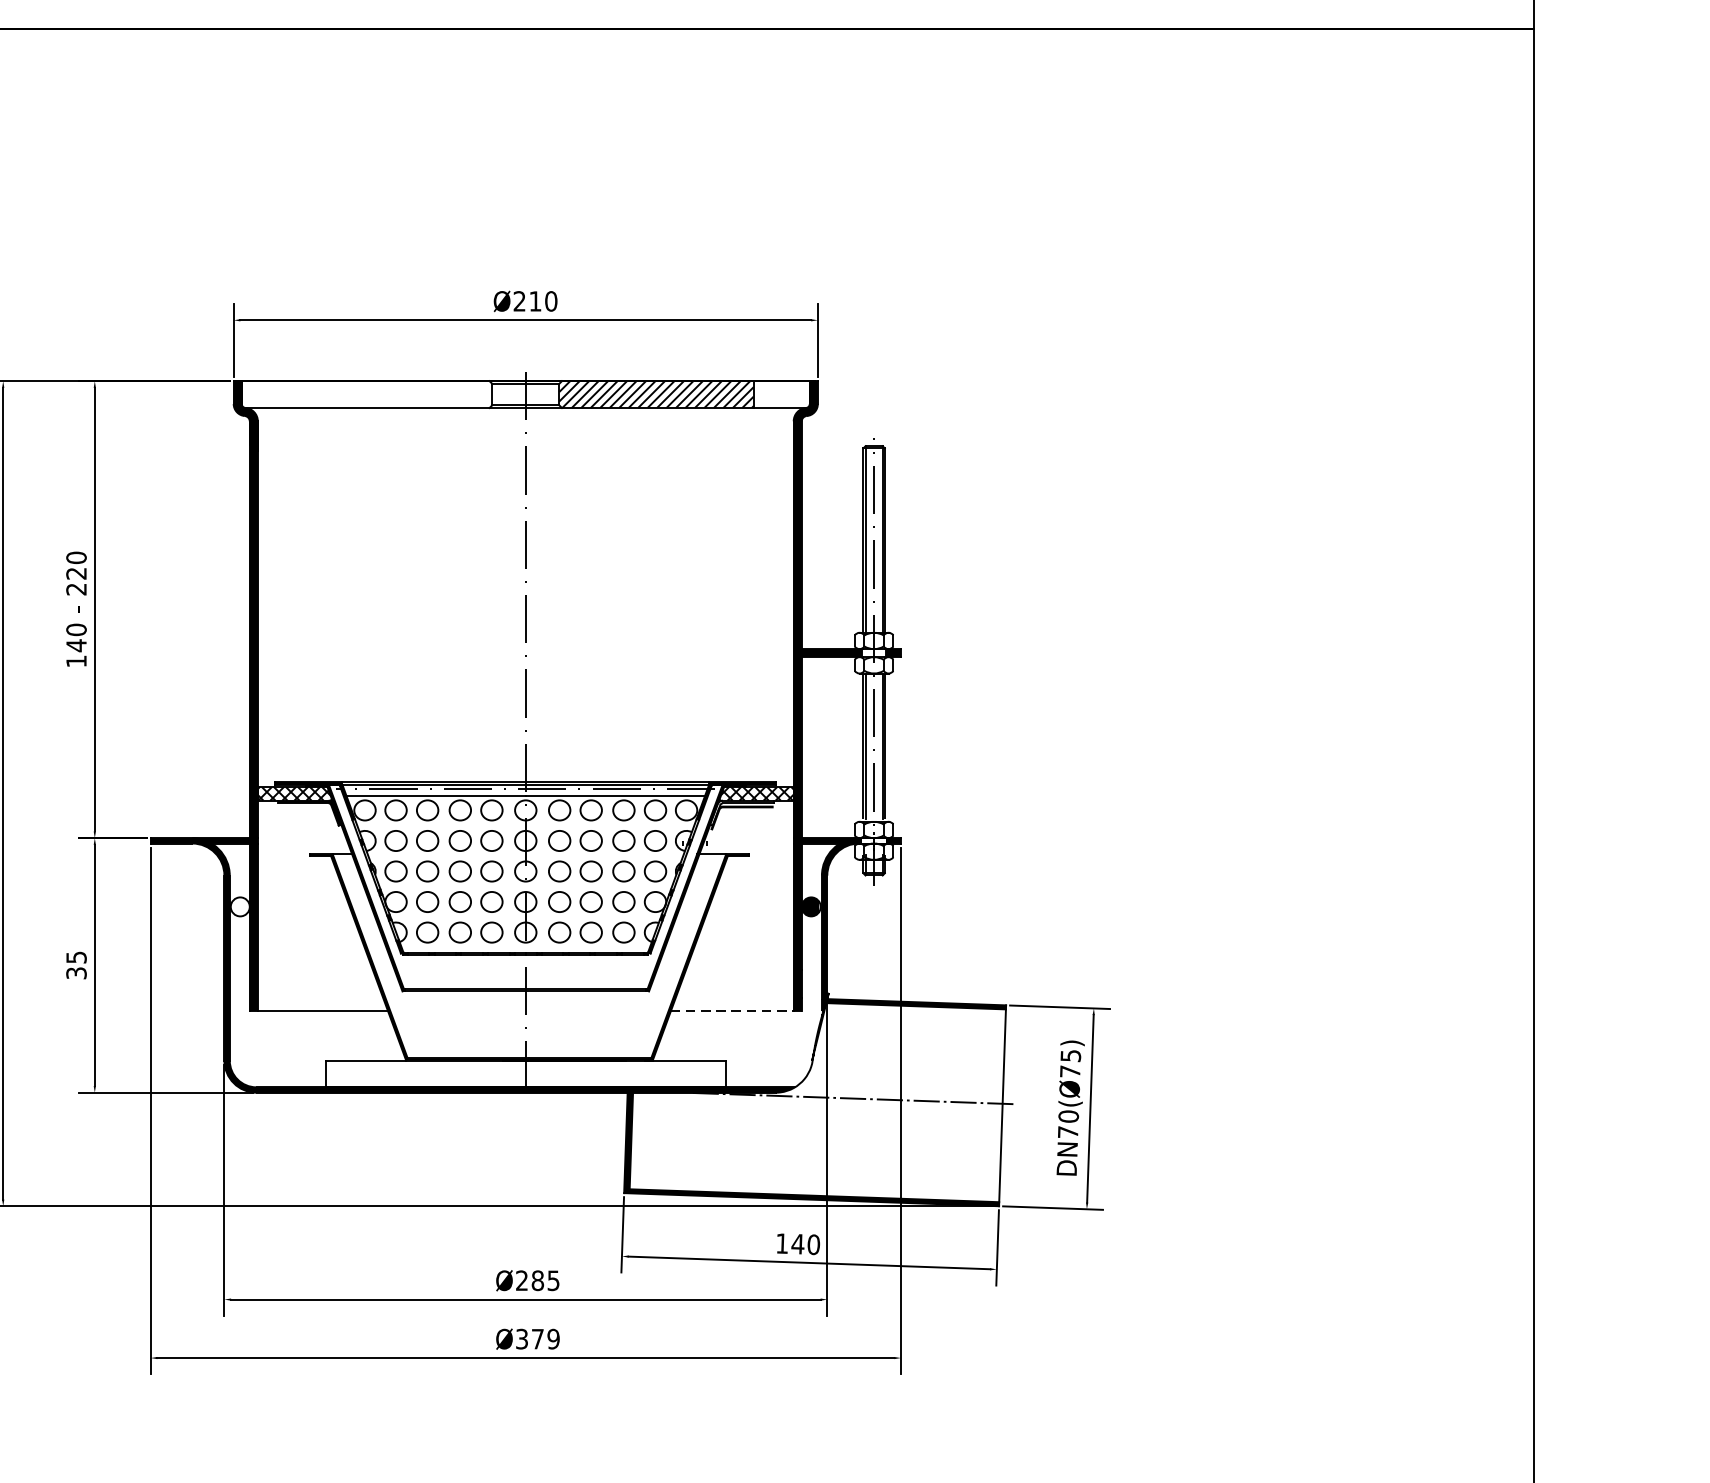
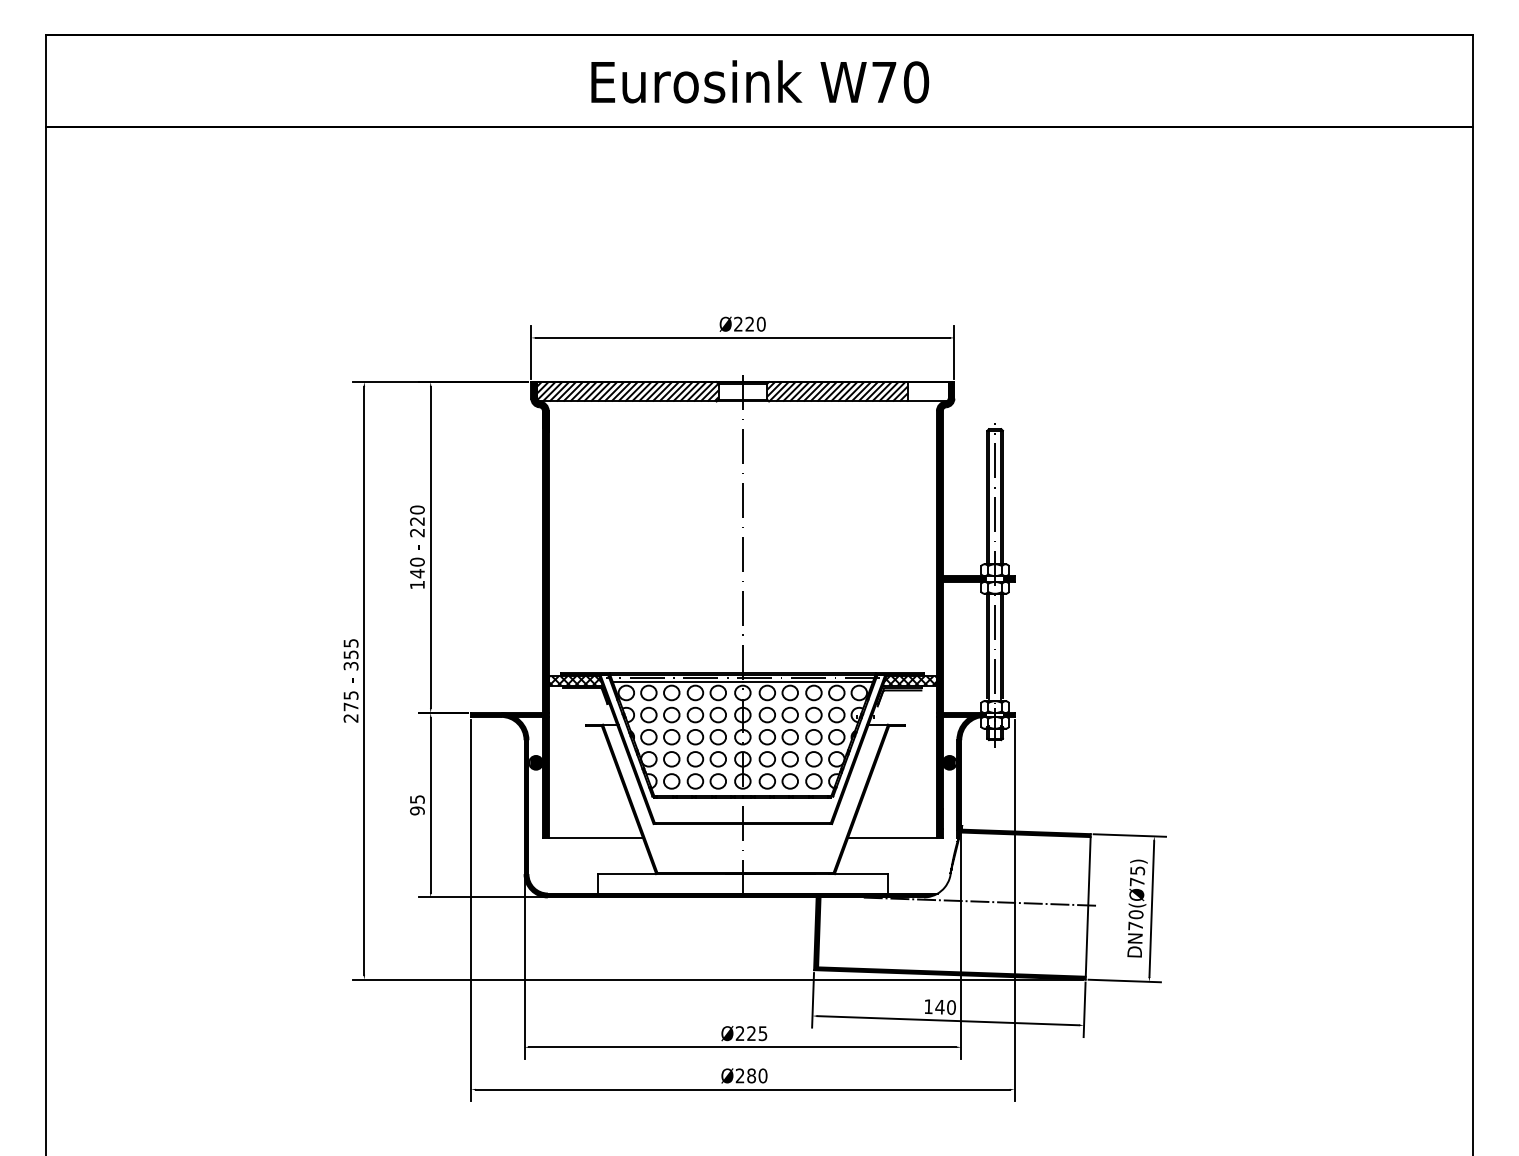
text: (534, 300) -> (749, 323), Ø210 -> Ø220
hatch: (366, 394) -> (627, 391), added
fill: (240, 906) -> (536, 762), added
text: (76, 972) -> (417, 810), 35 -> 95
line: (735, 1011) -> (894, 838), dashed -> solid
text: (537, 1280) -> (751, 1033), Ø285 -> Ø225
text: (537, 1338) -> (751, 1075), Ø379 -> Ø280

